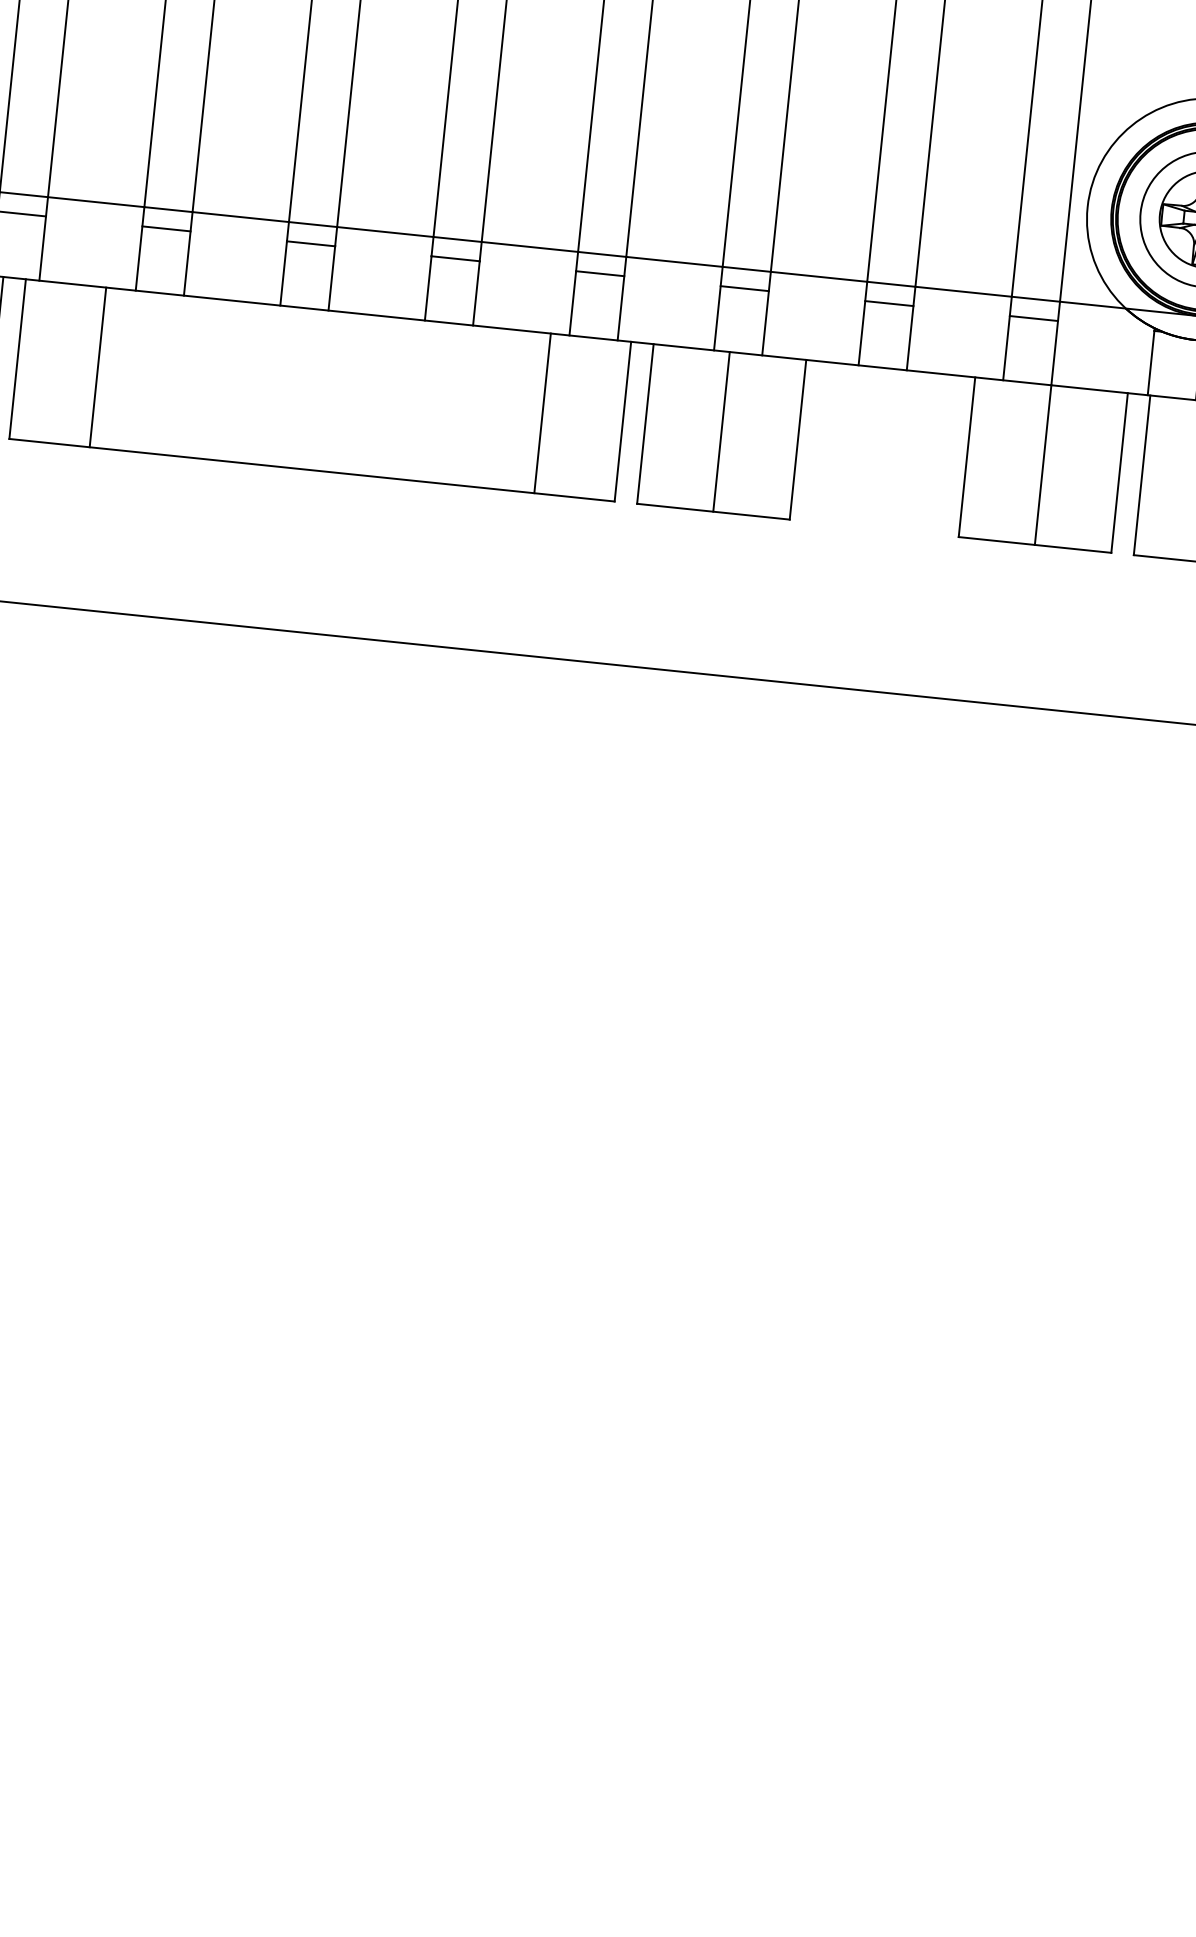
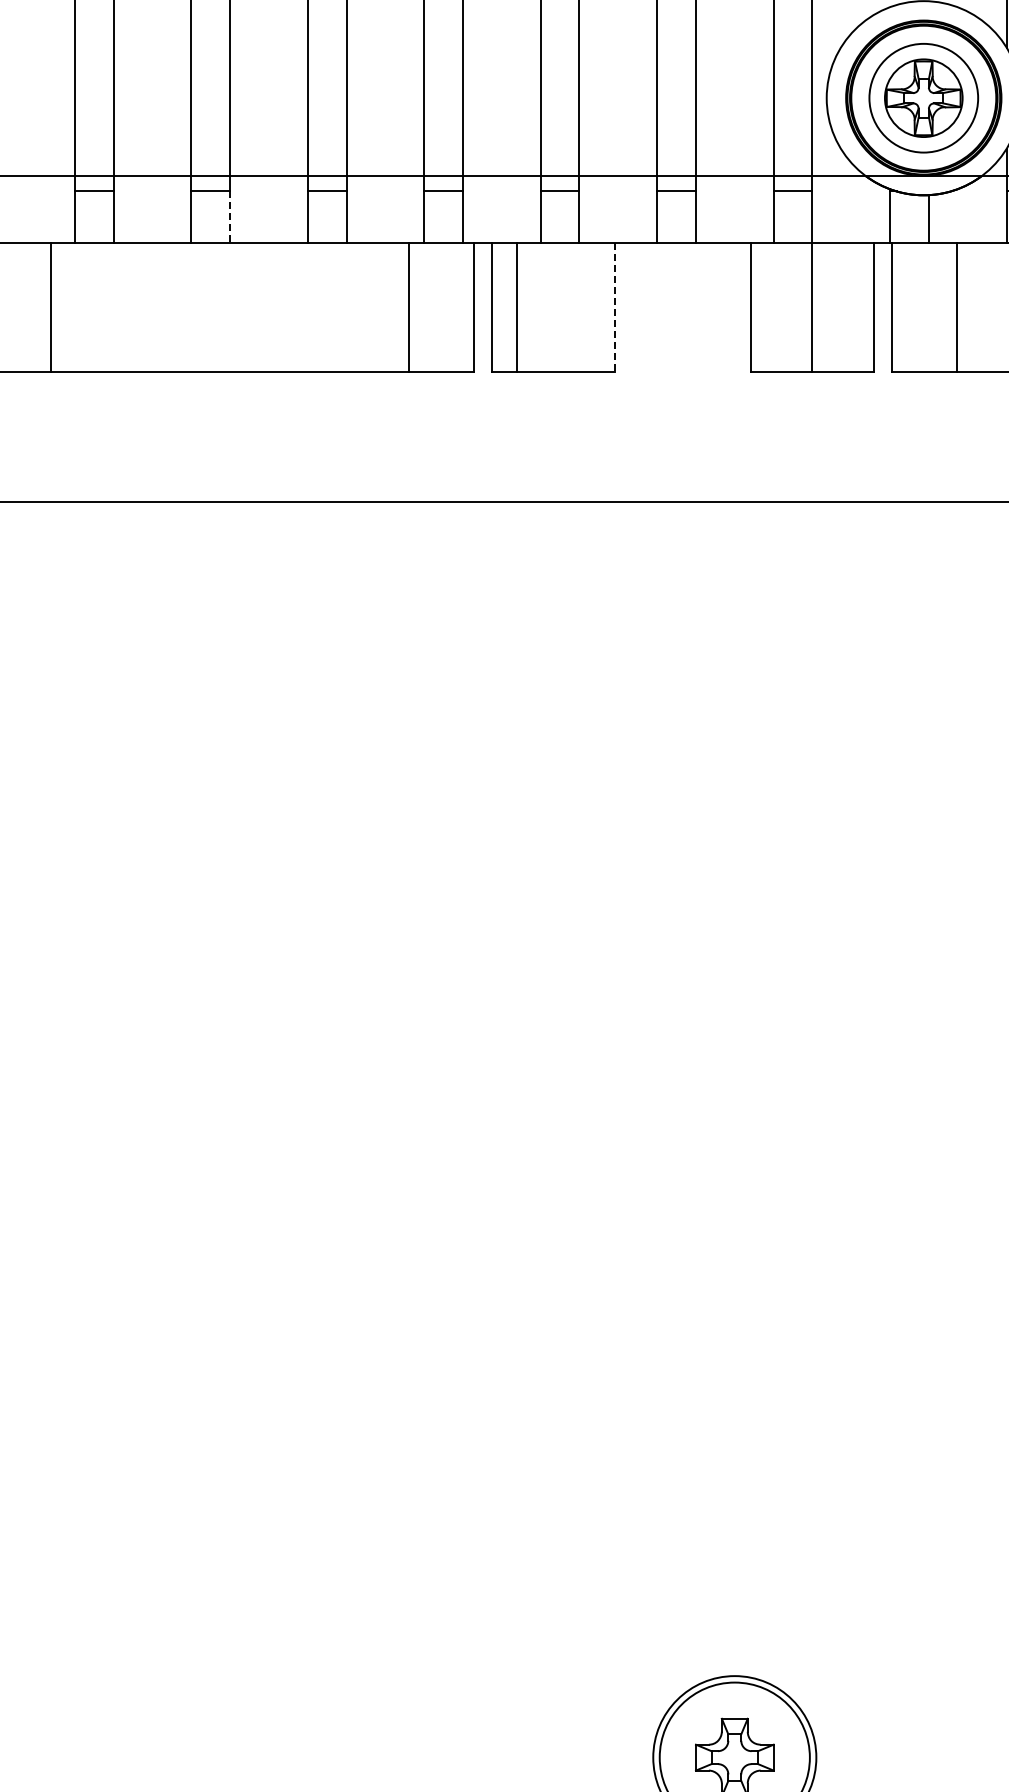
line: (332, 278) -> (230, 217), solid -> dashed
line: (721, 431) -> (517, 307), moved
line: (797, 440) -> (614, 308), solid -> dashed

